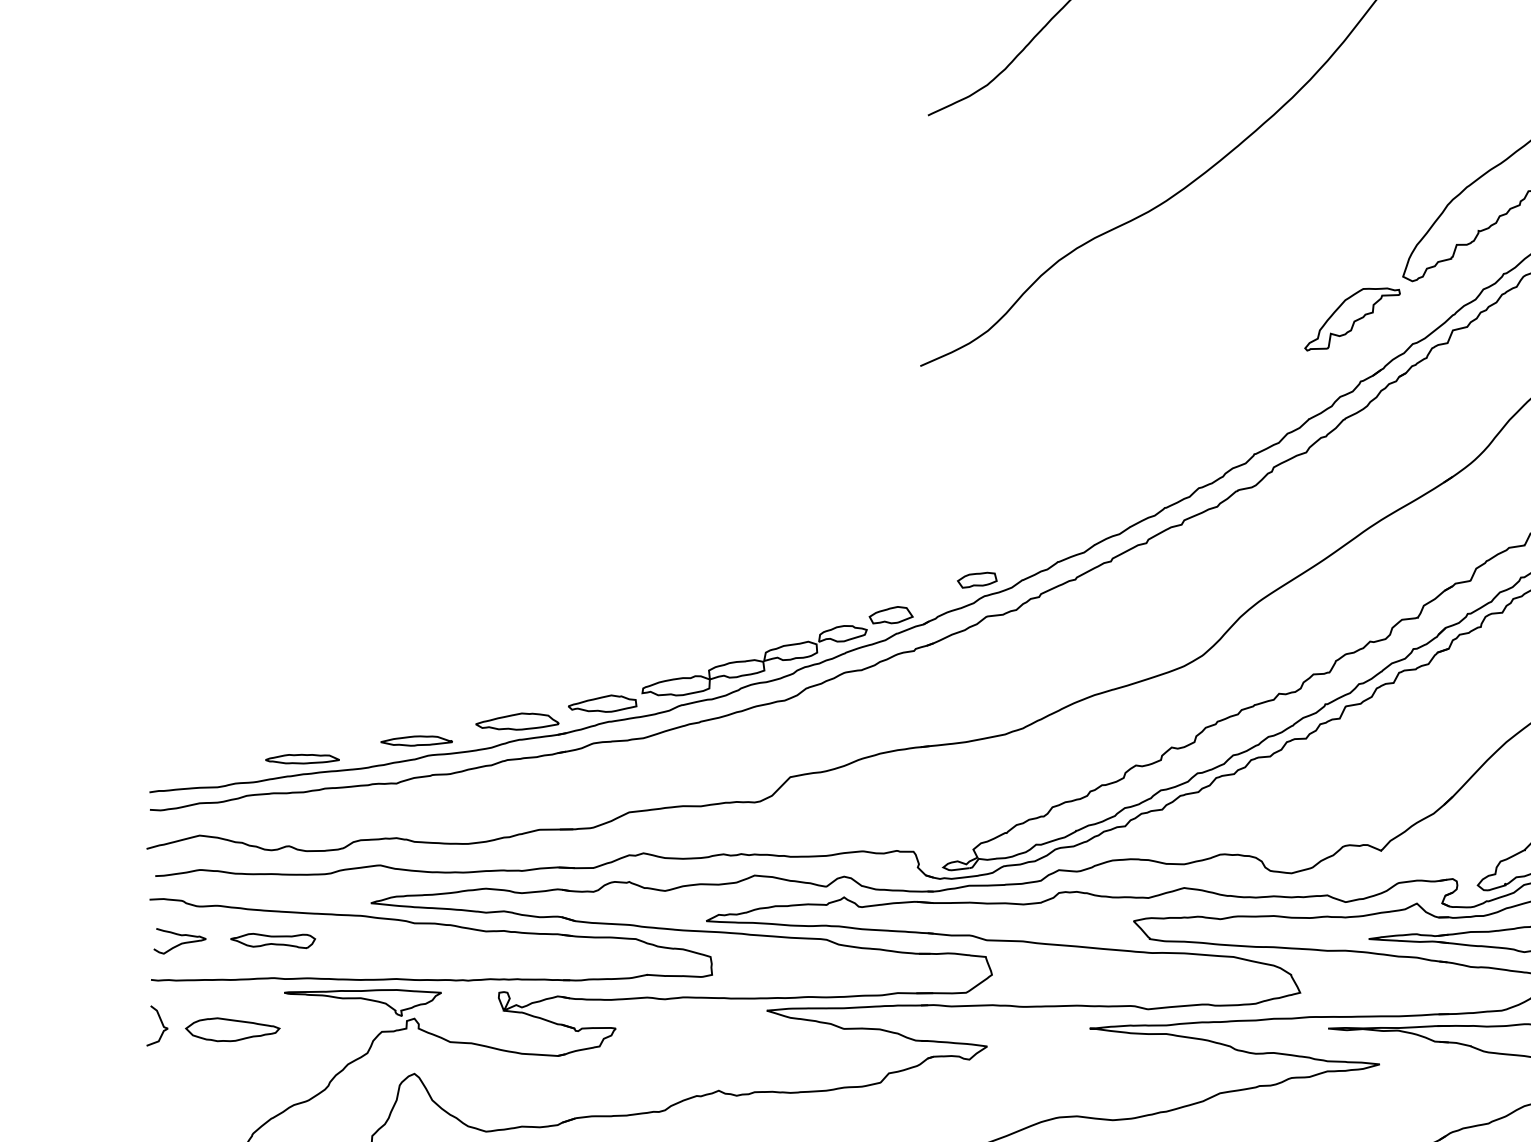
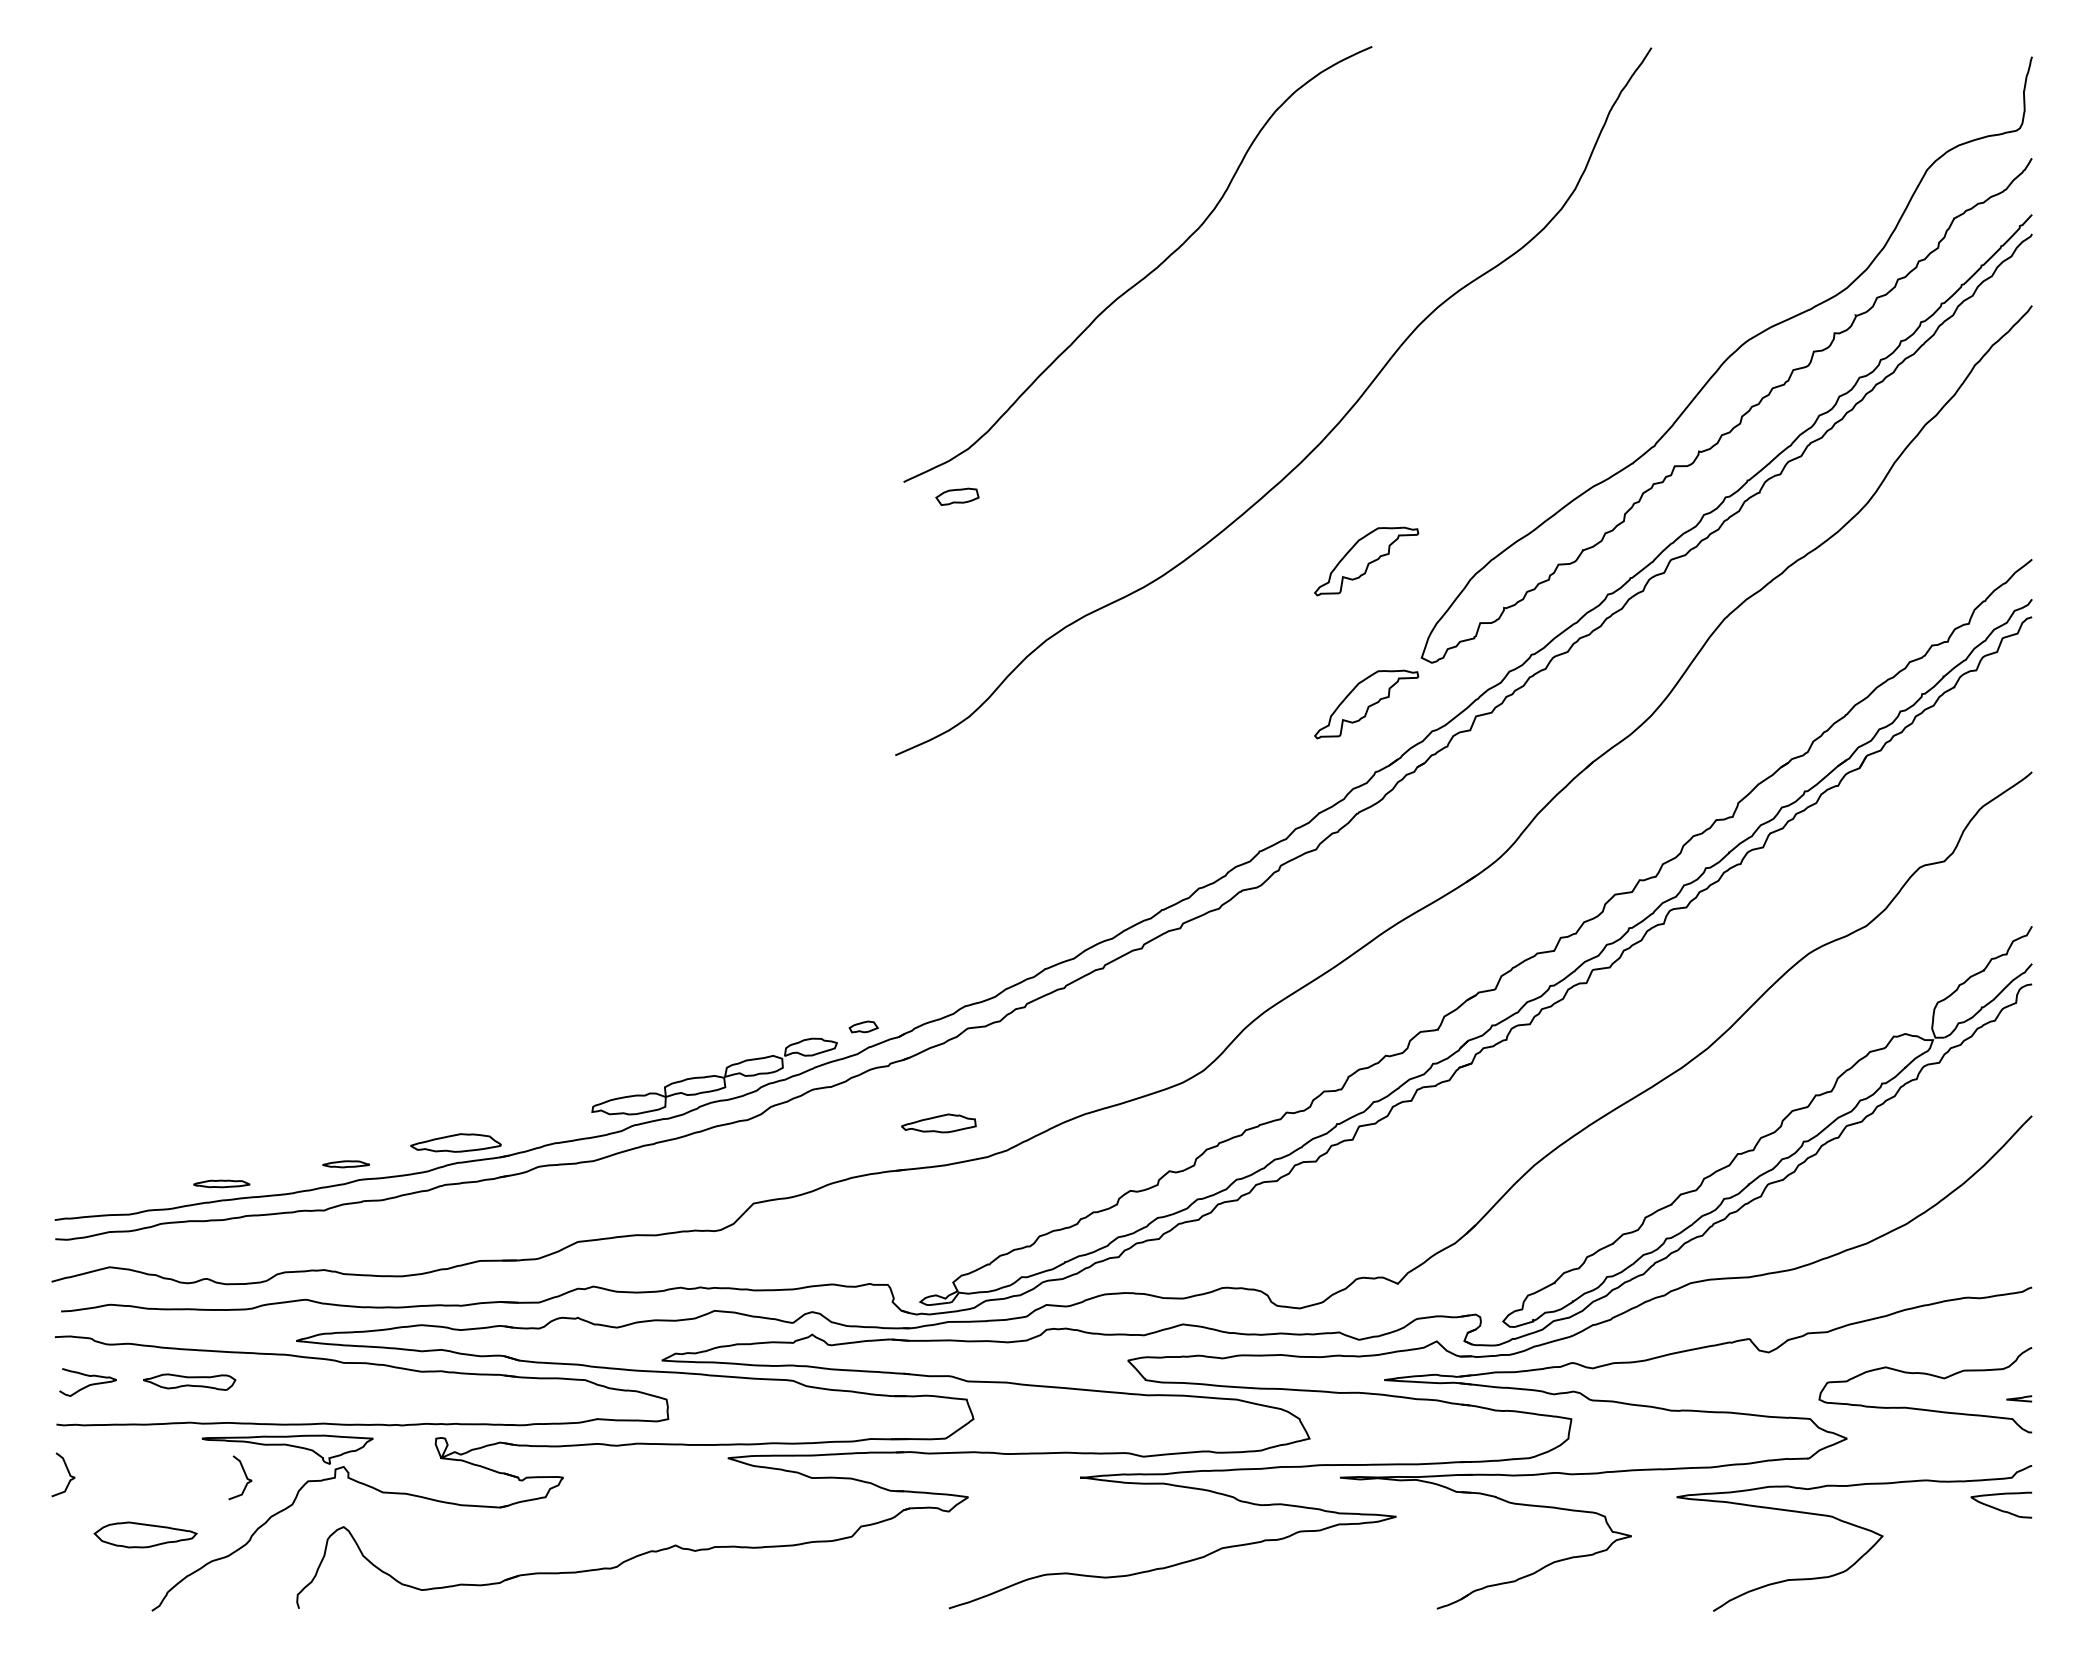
part: (1352, 188) -> (1366, 561), added
part: (977, 579) -> (957, 496), moved
part: (891, 614) -> (863, 1026), size x0.6
part: (602, 703) -> (938, 1123), moved
part: (416, 741) -> (345, 1164), size x0.6
part: (302, 758) -> (221, 1183), size x0.7
curve: (323, 1025) -> (244, 1474), added
part: (232, 1029) -> (145, 1534), moved

